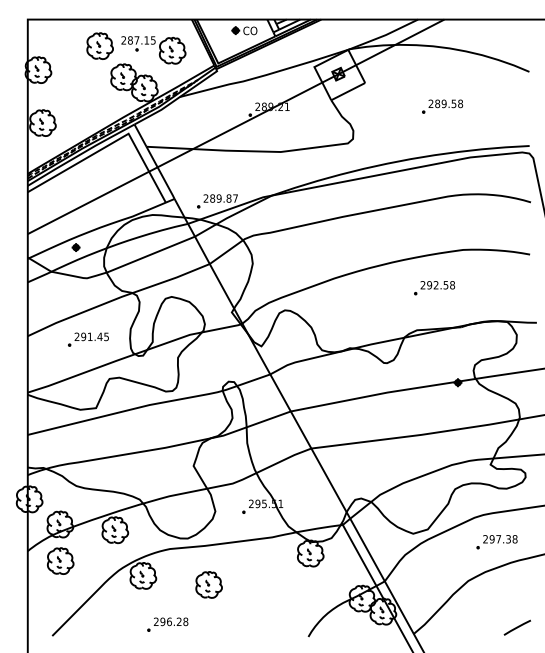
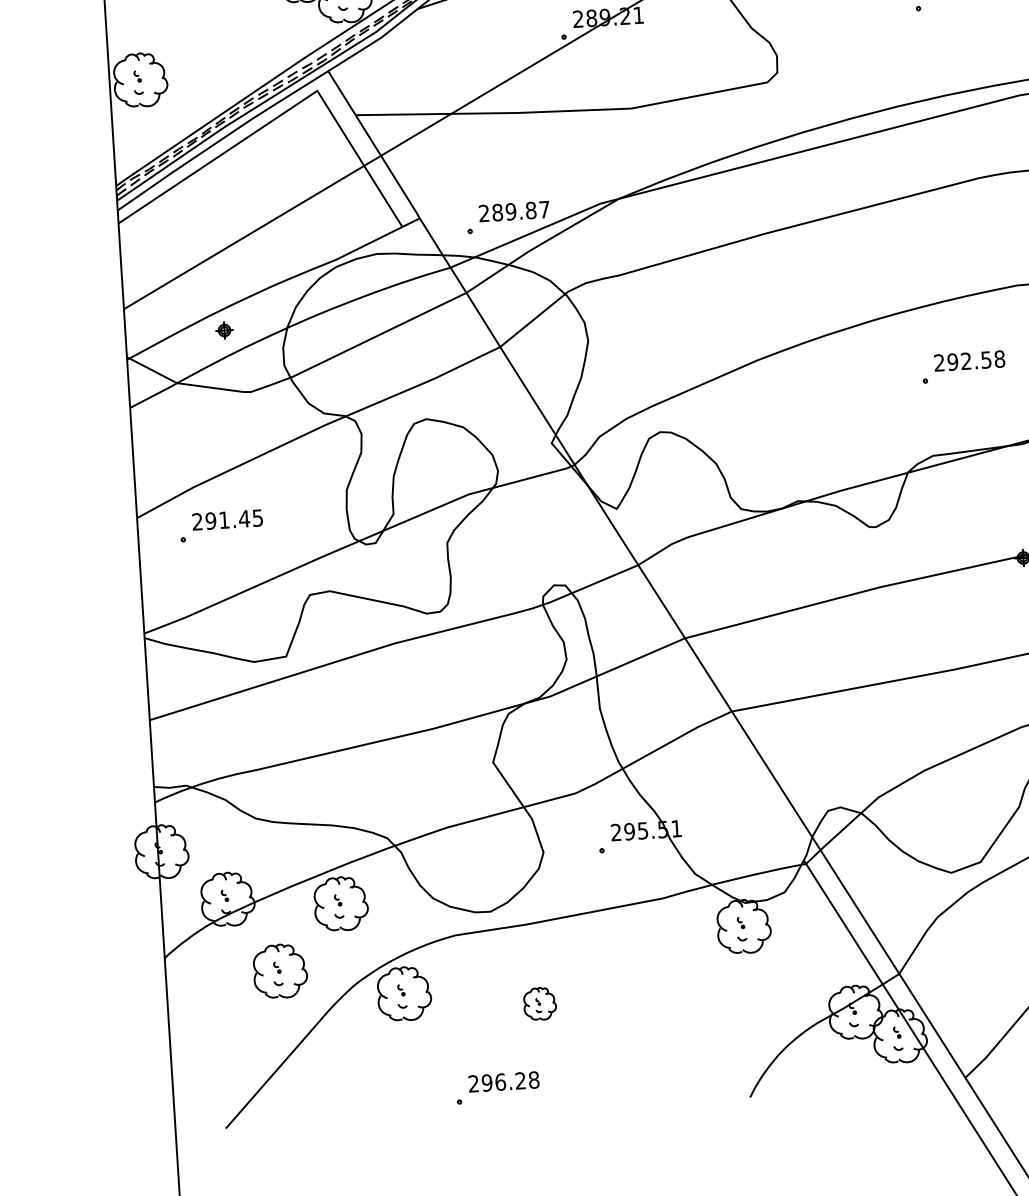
part: (88, 339) -> (221, 525), moved
part: (60, 560) -> (279, 969), moved
part: (208, 584) -> (538, 1003), size x0.6
part: (167, 624) -> (496, 1087), moved

